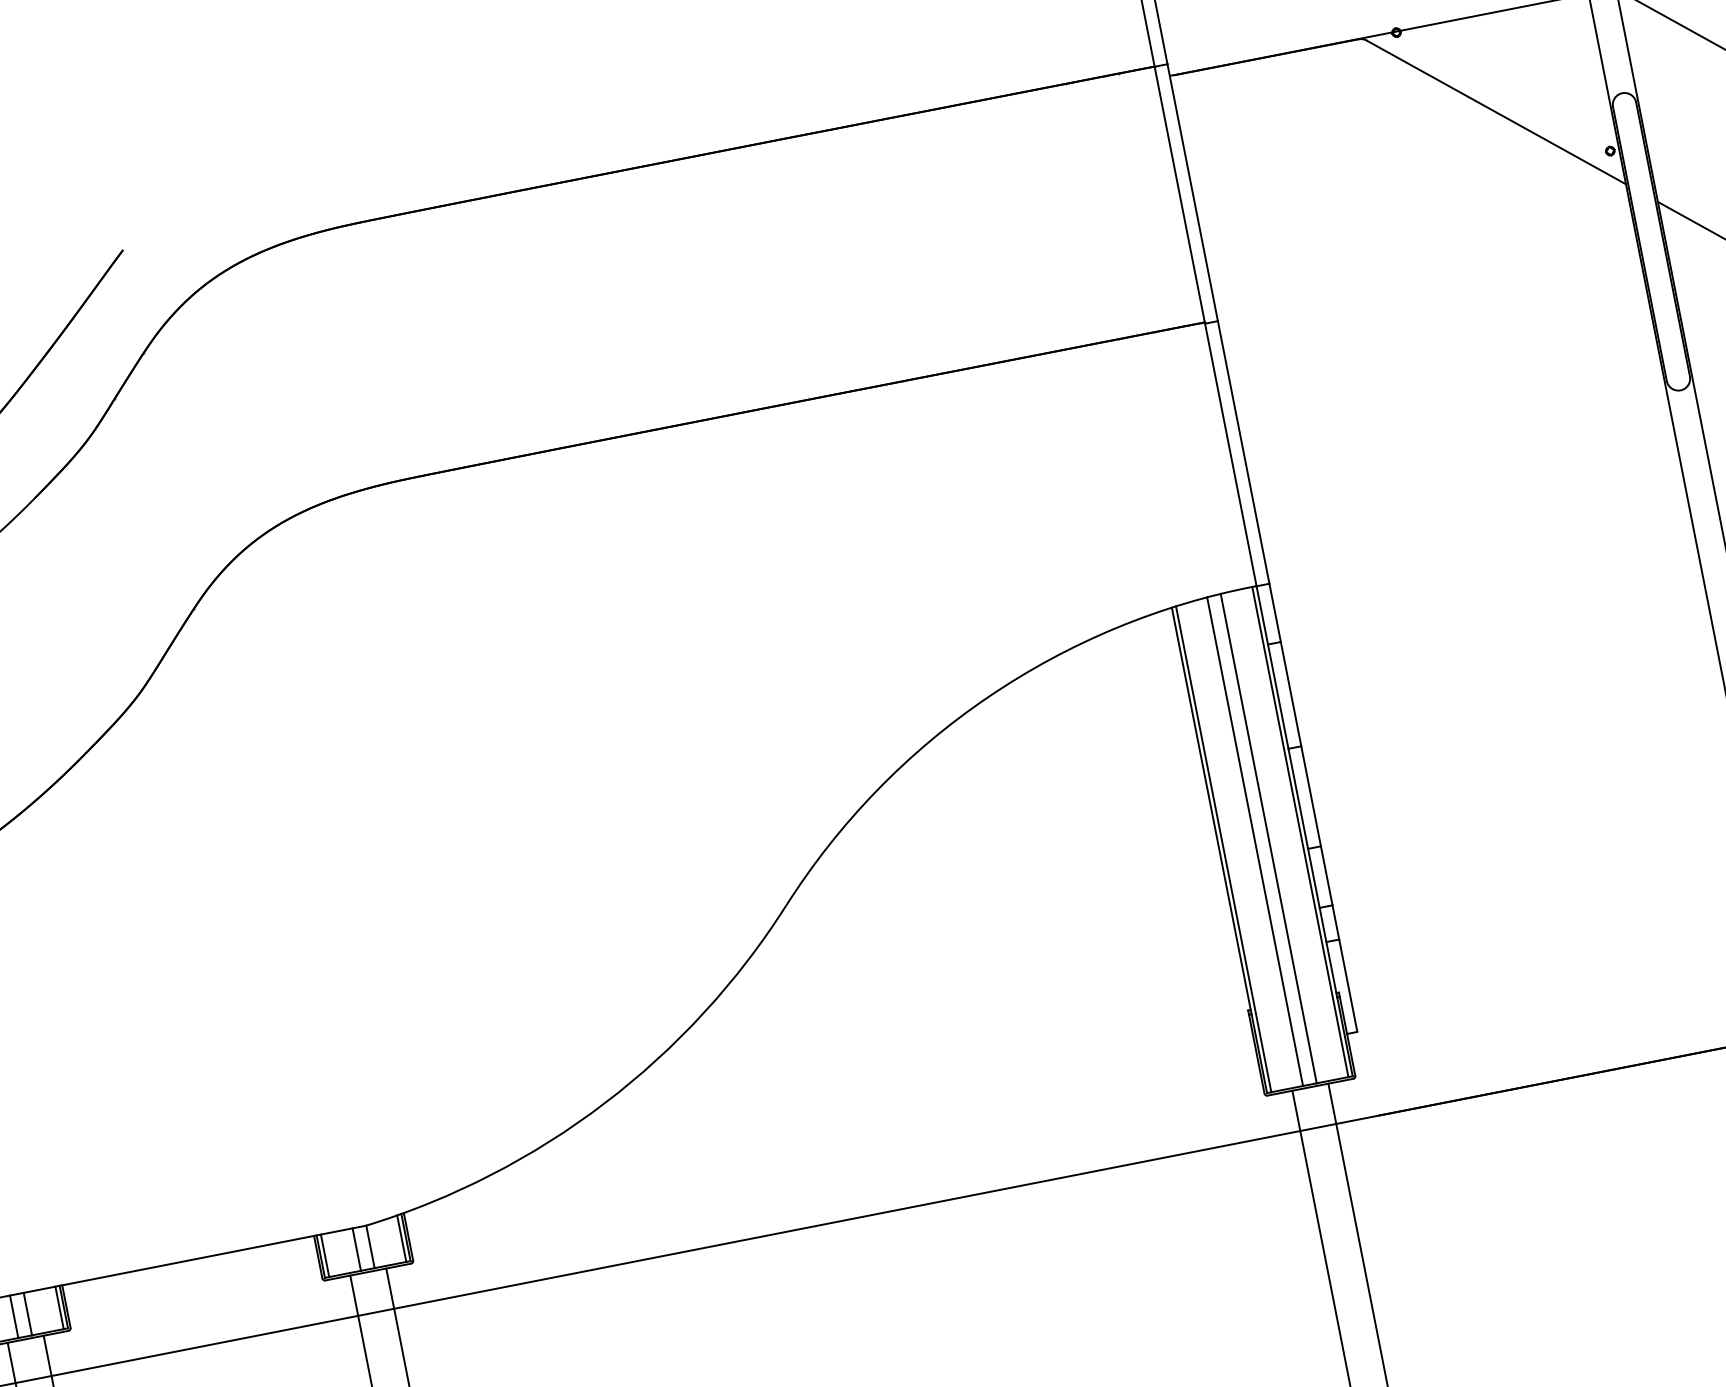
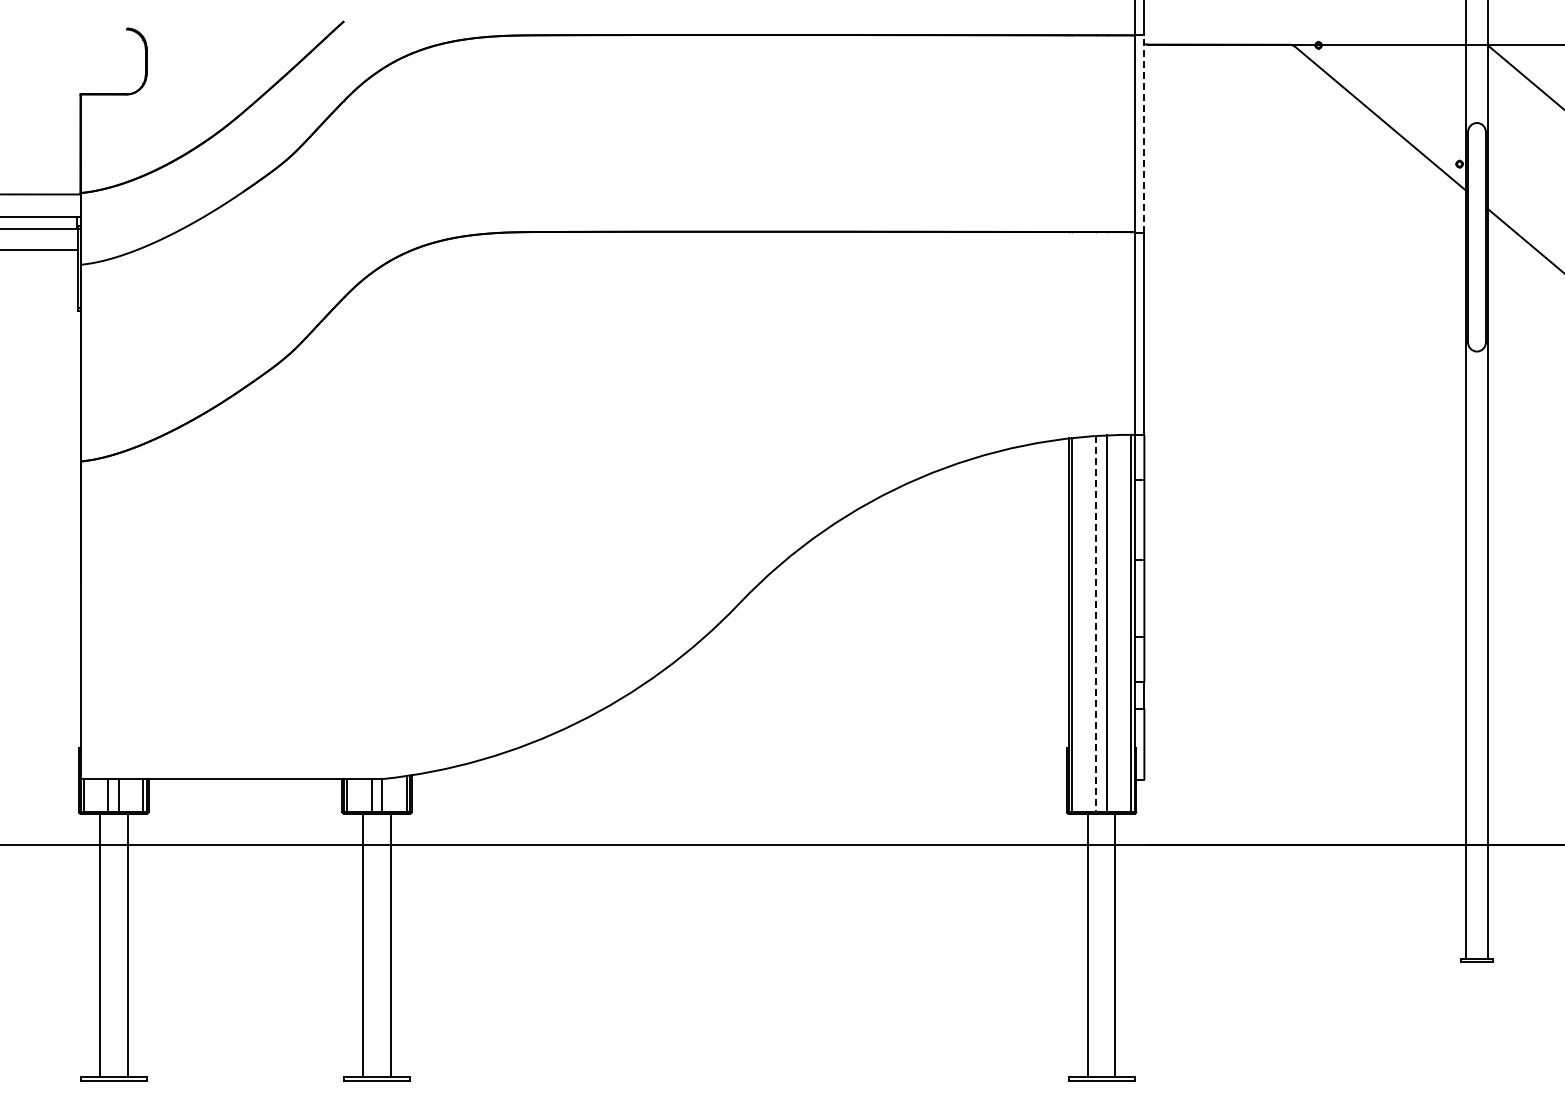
line: (1192, 192) -> (1144, 134), solid -> dashed
line: (1255, 841) -> (1096, 623), solid -> dashed

